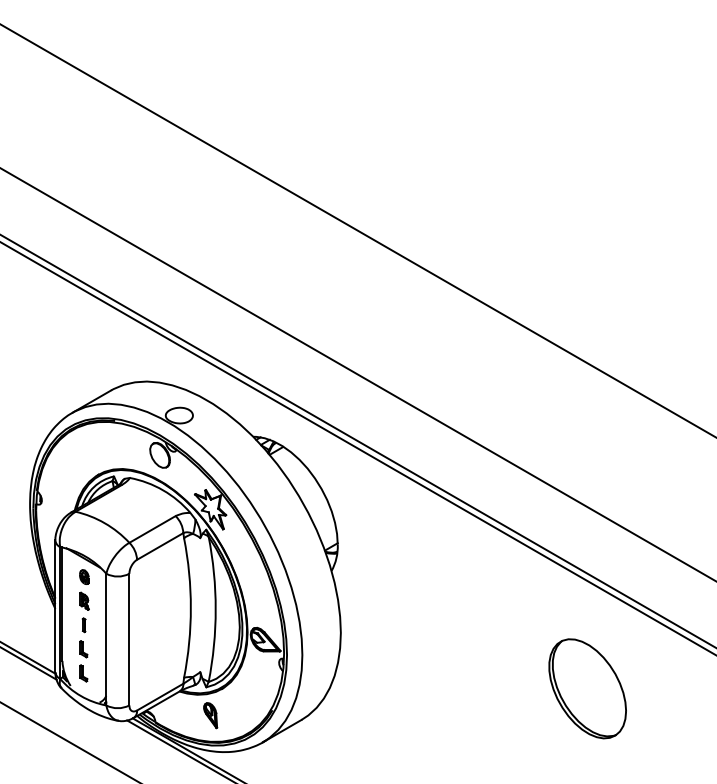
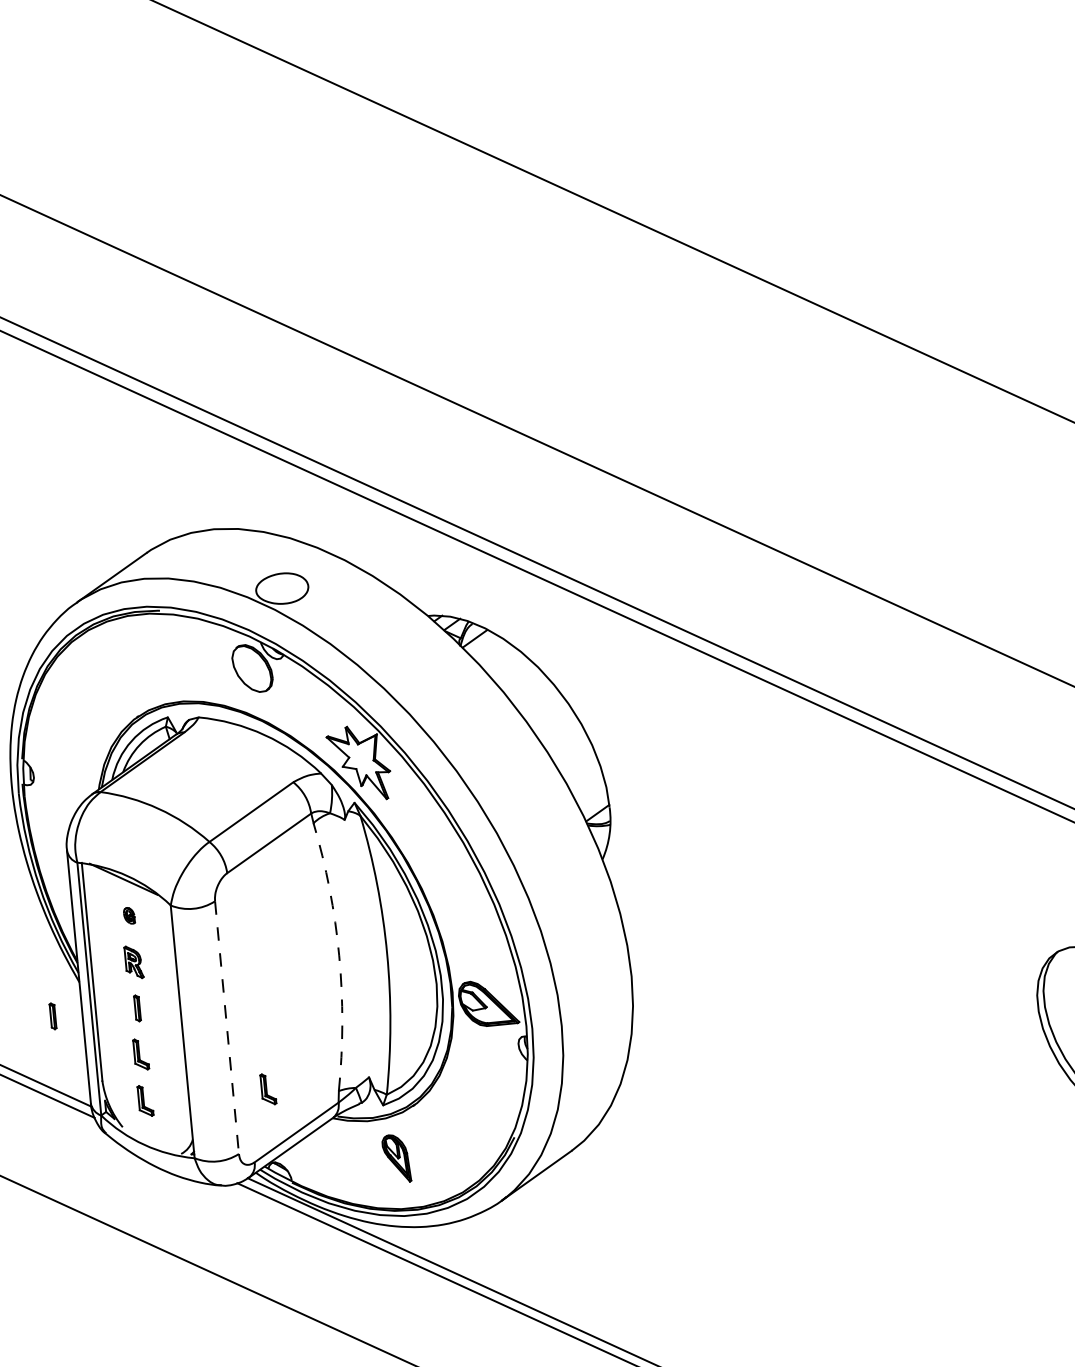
part: (84, 576) -> (129, 914), size x0.6
arc: (190, 608) -> (338, 956), solid -> dashed
part: (39, 625) -> (51, 1016), added
line: (129, 639) -> (227, 1027), solid -> dashed
part: (147, 673) -> (267, 1089), added

